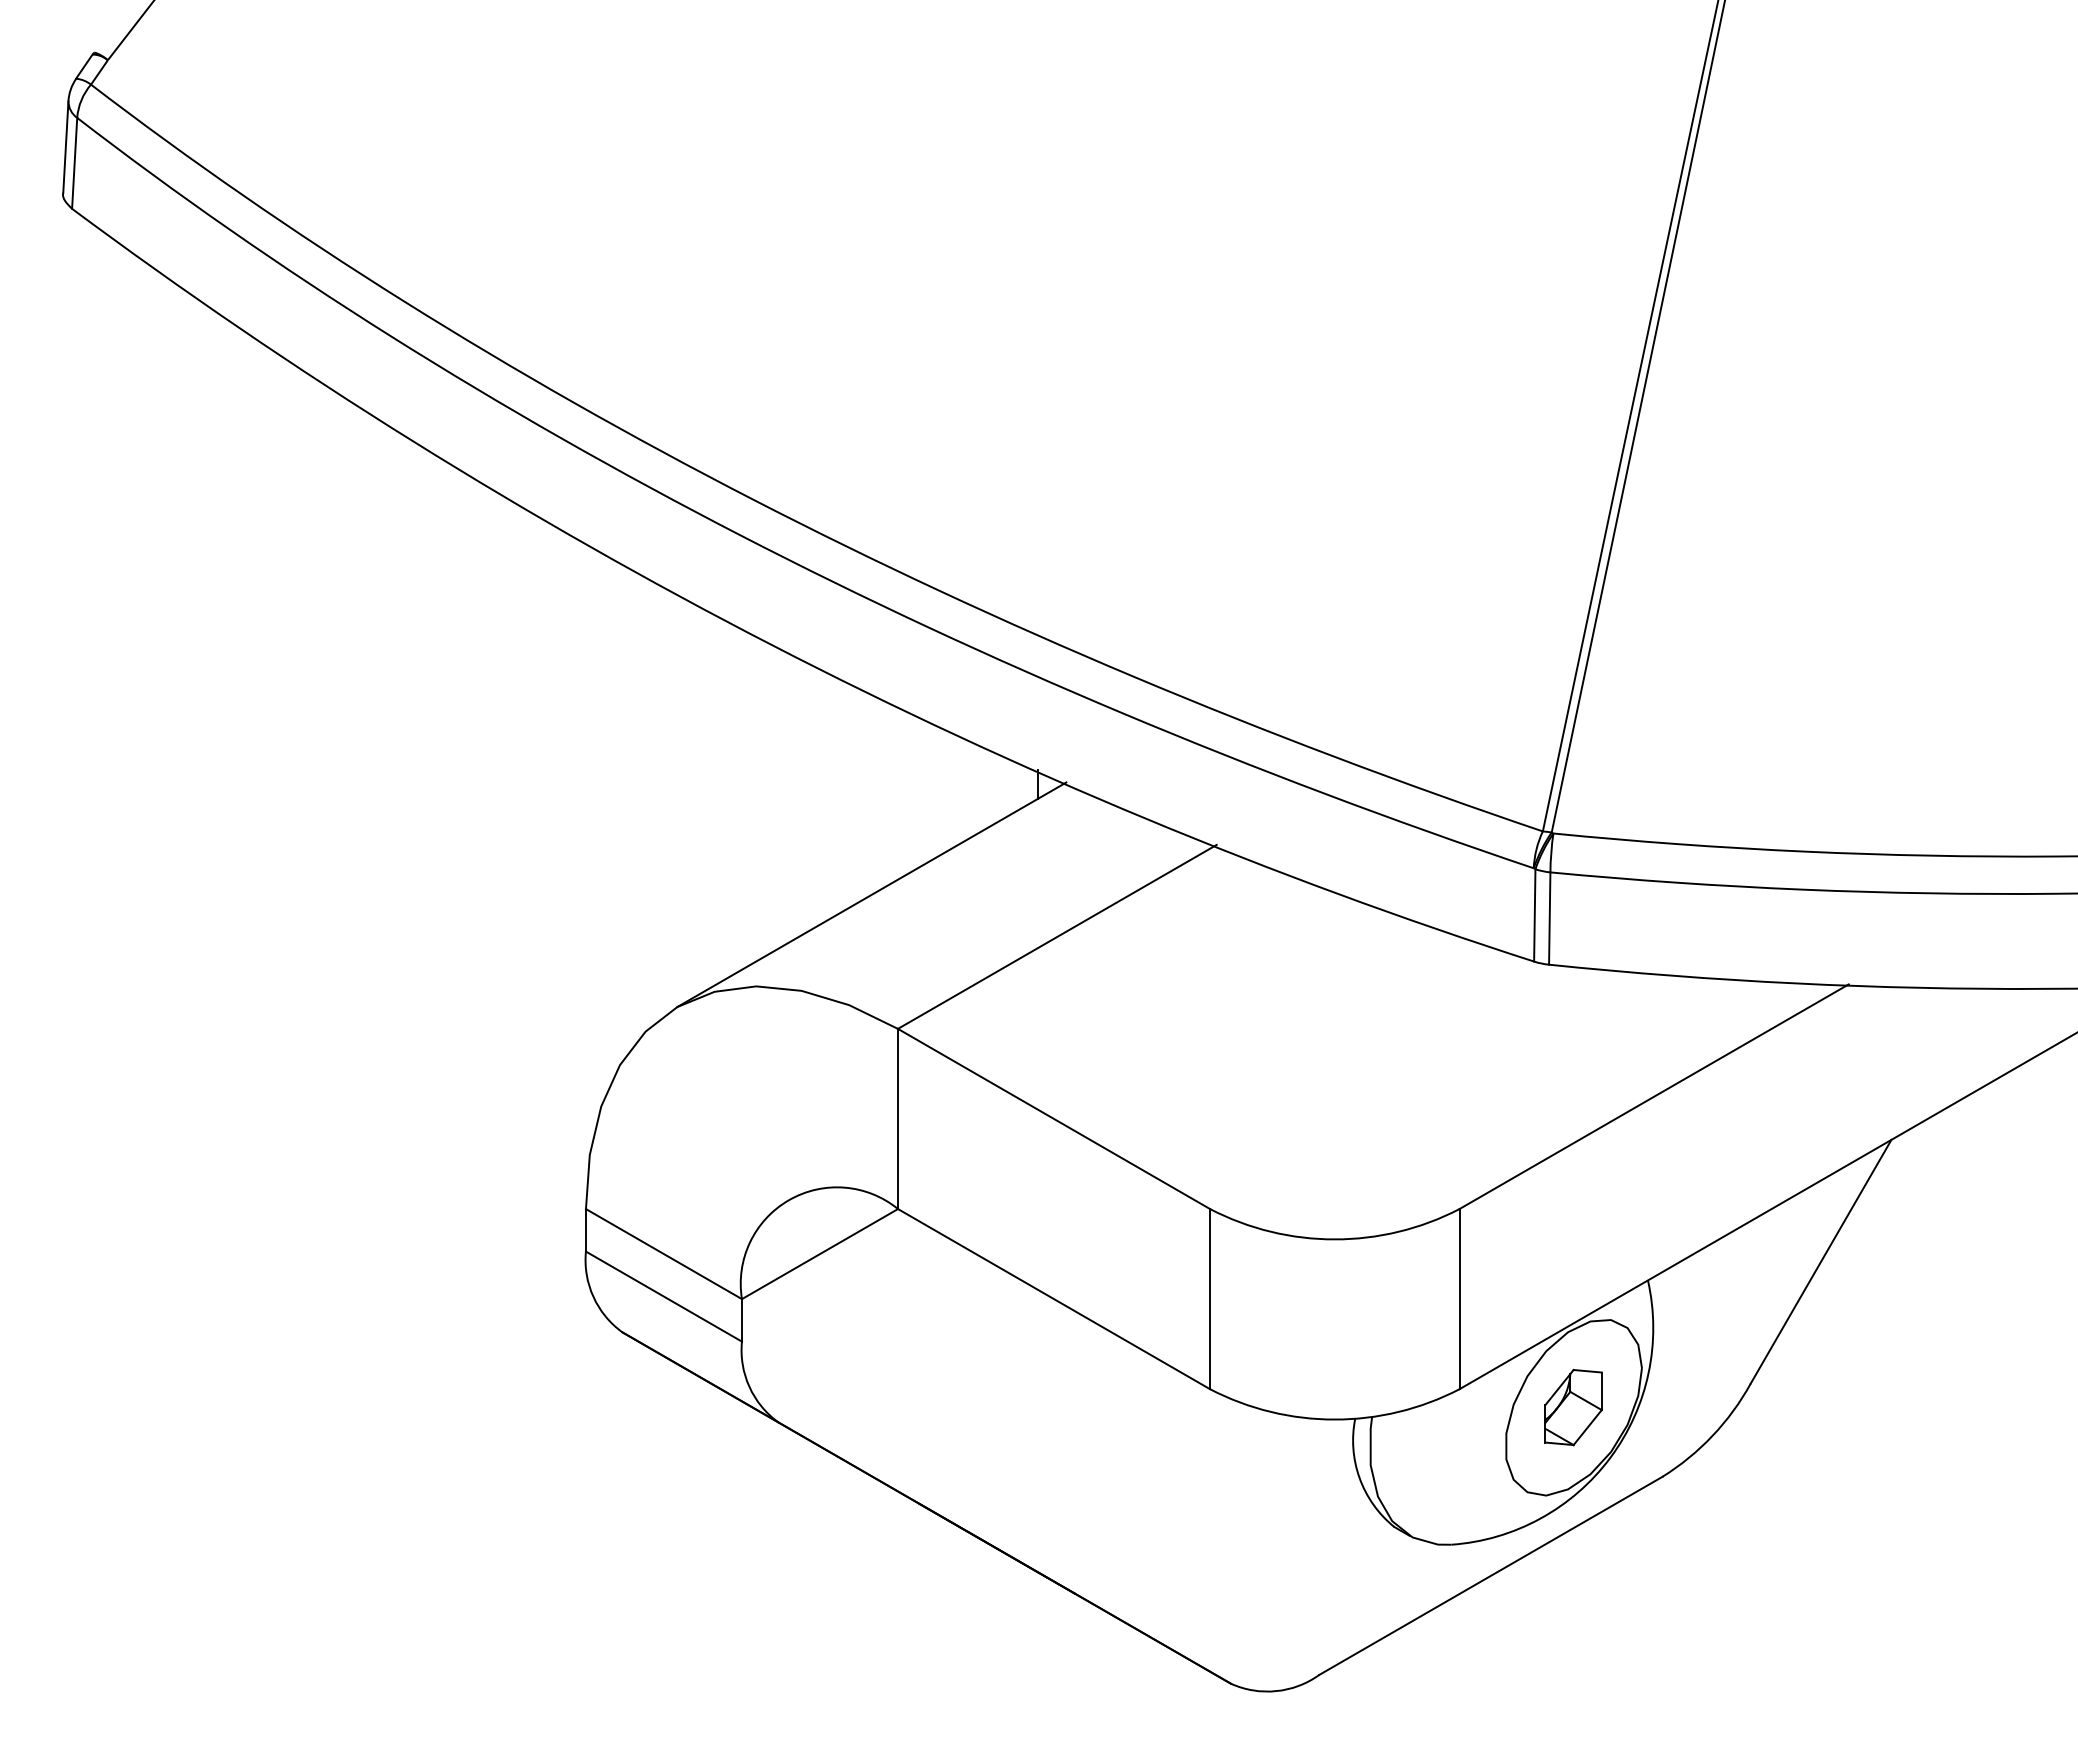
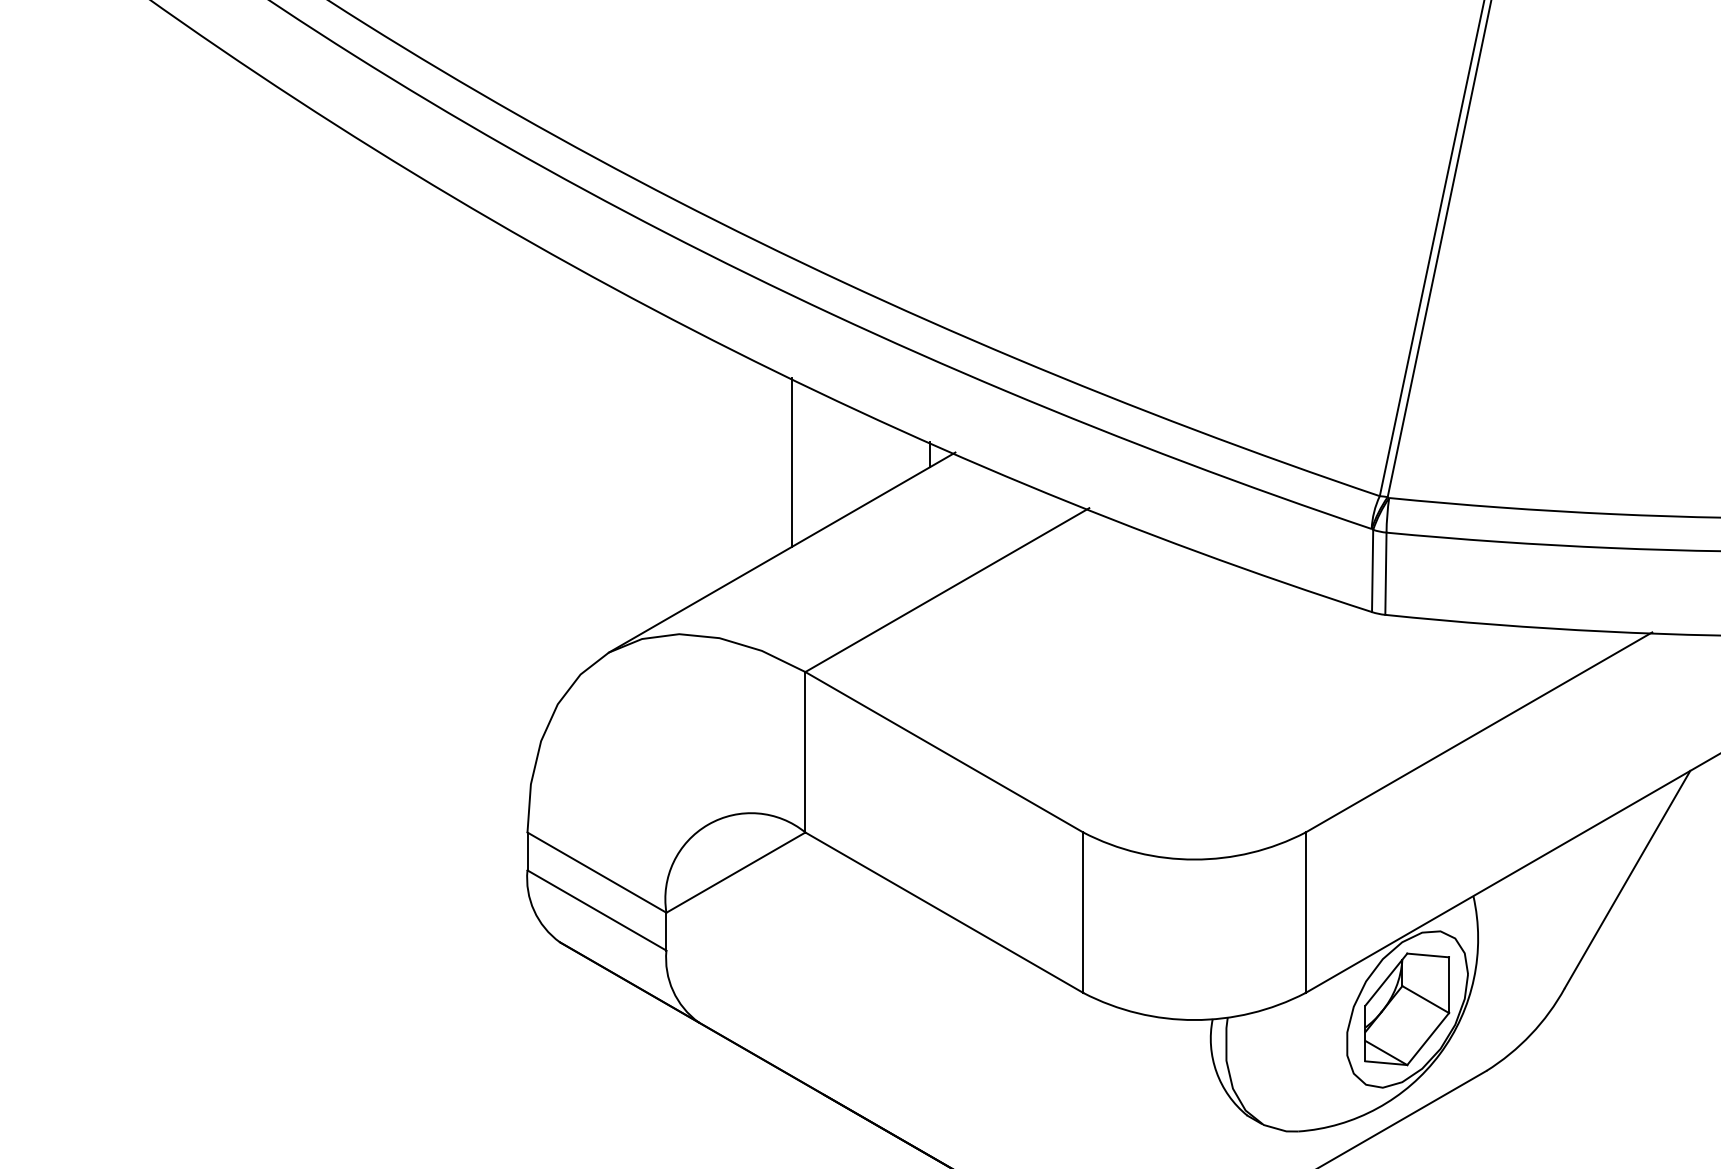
line: (882, 793) -> (791, 462), added
part: (1573, 1407) -> (1407, 1009), size x1.67

